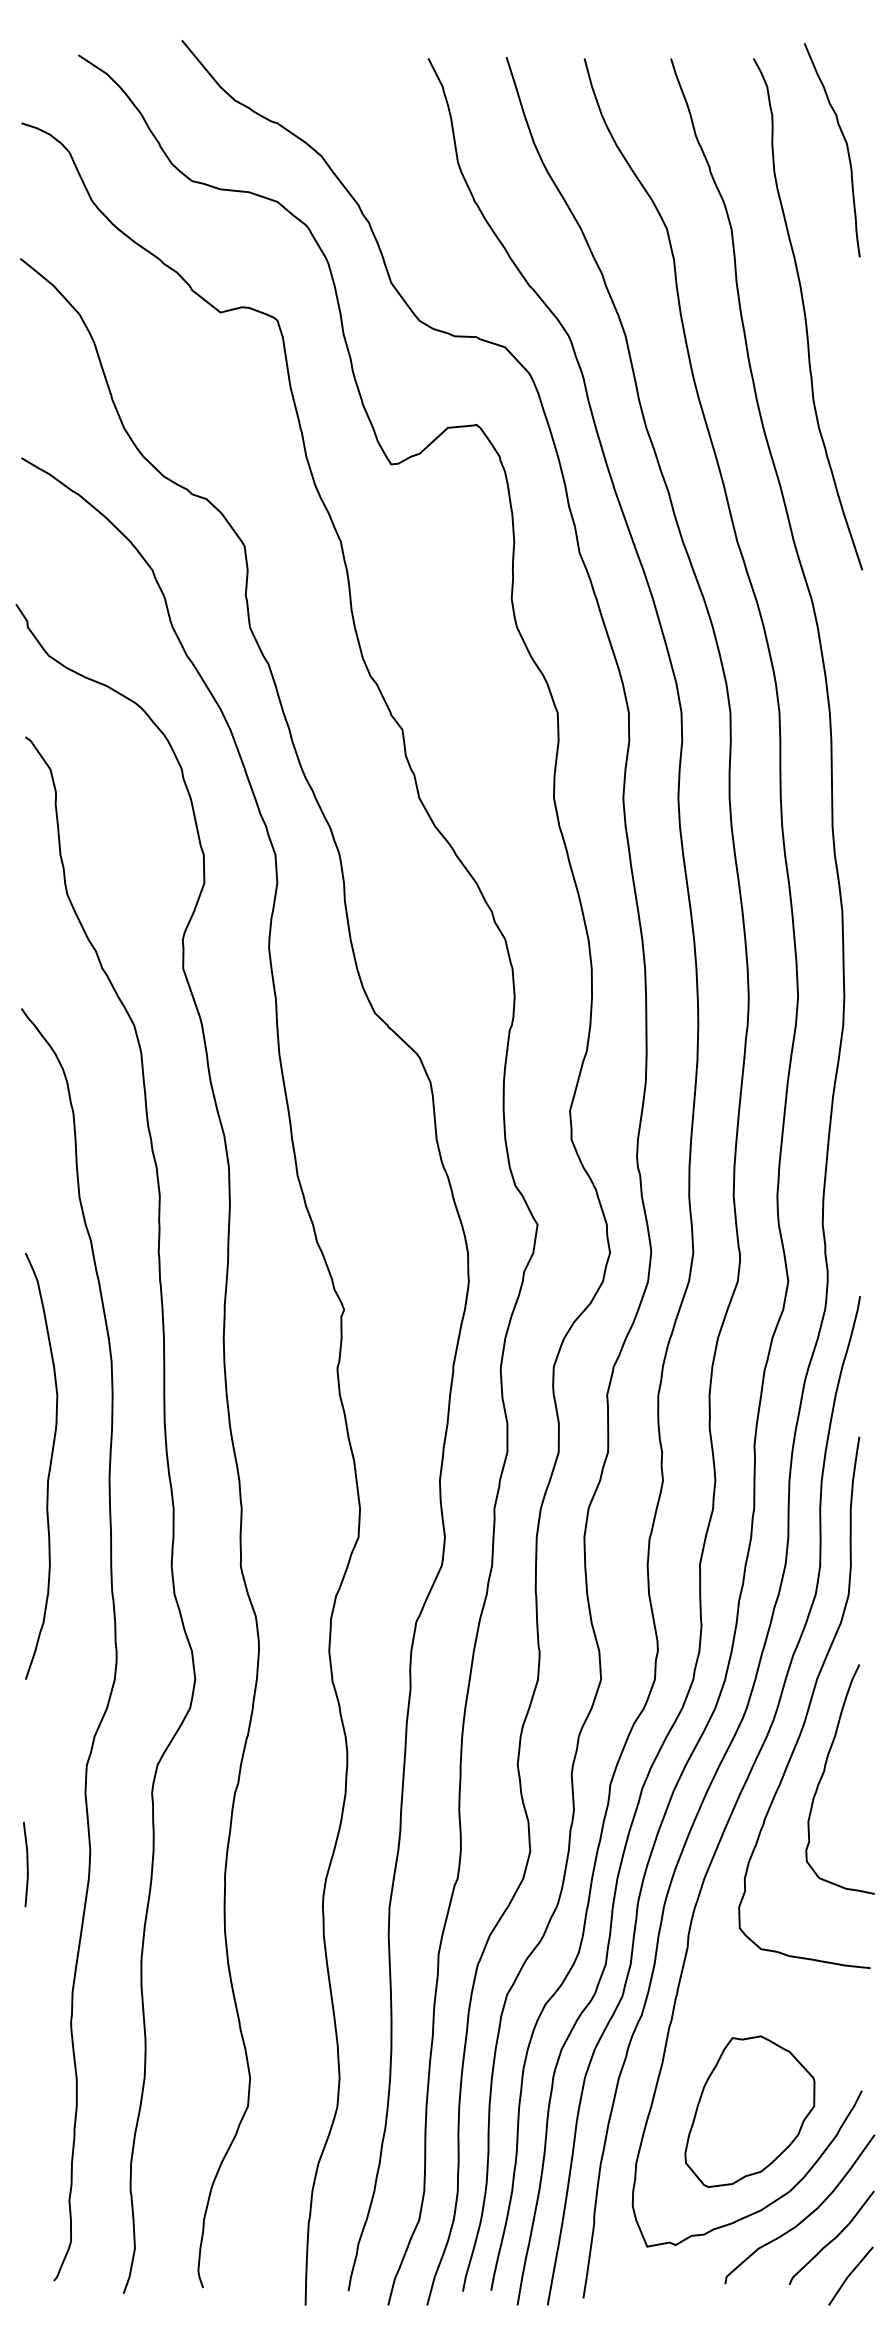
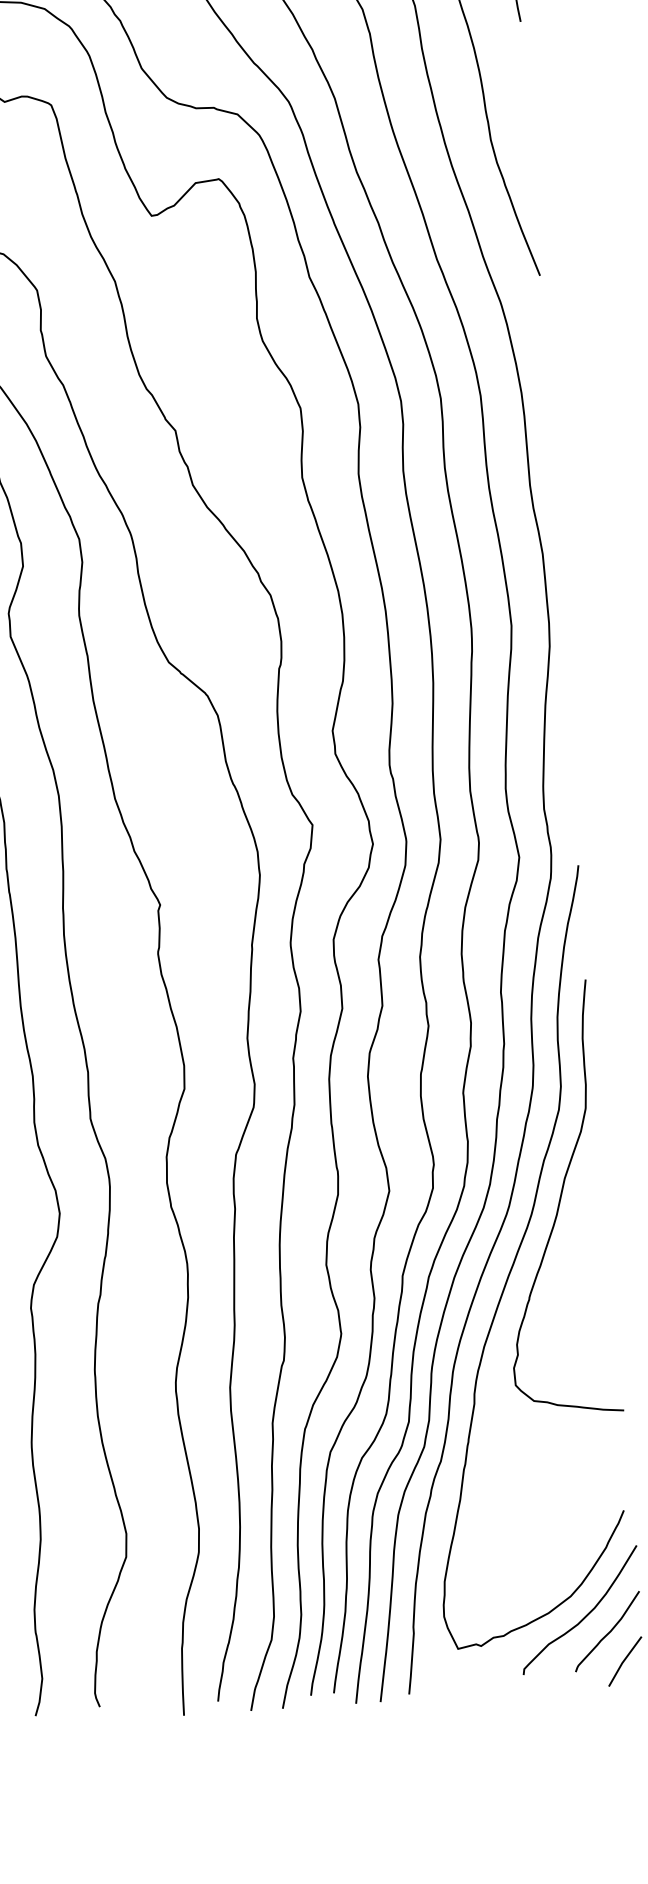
curve: (824, 1773) -> (575, 1254), removed
part: (749, 2111) -> (533, 1533), removed

